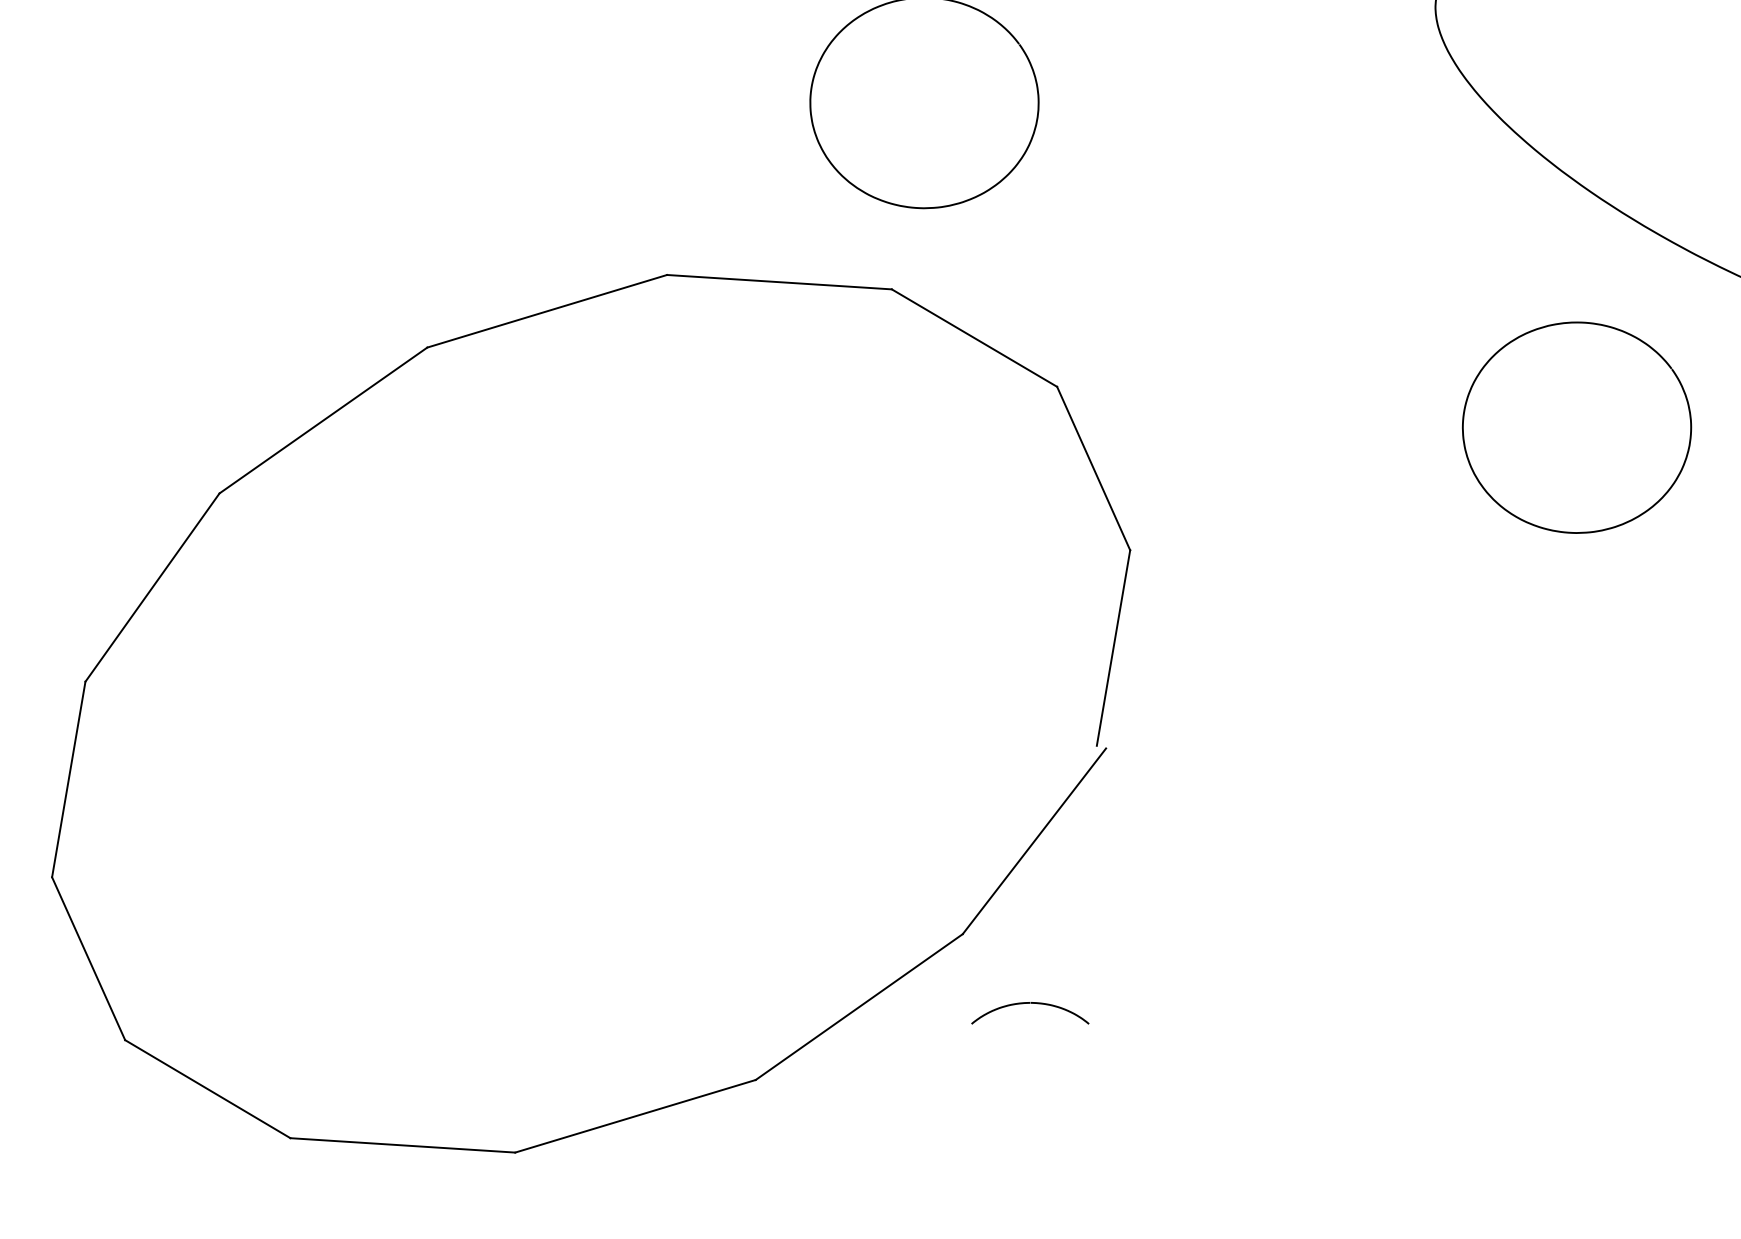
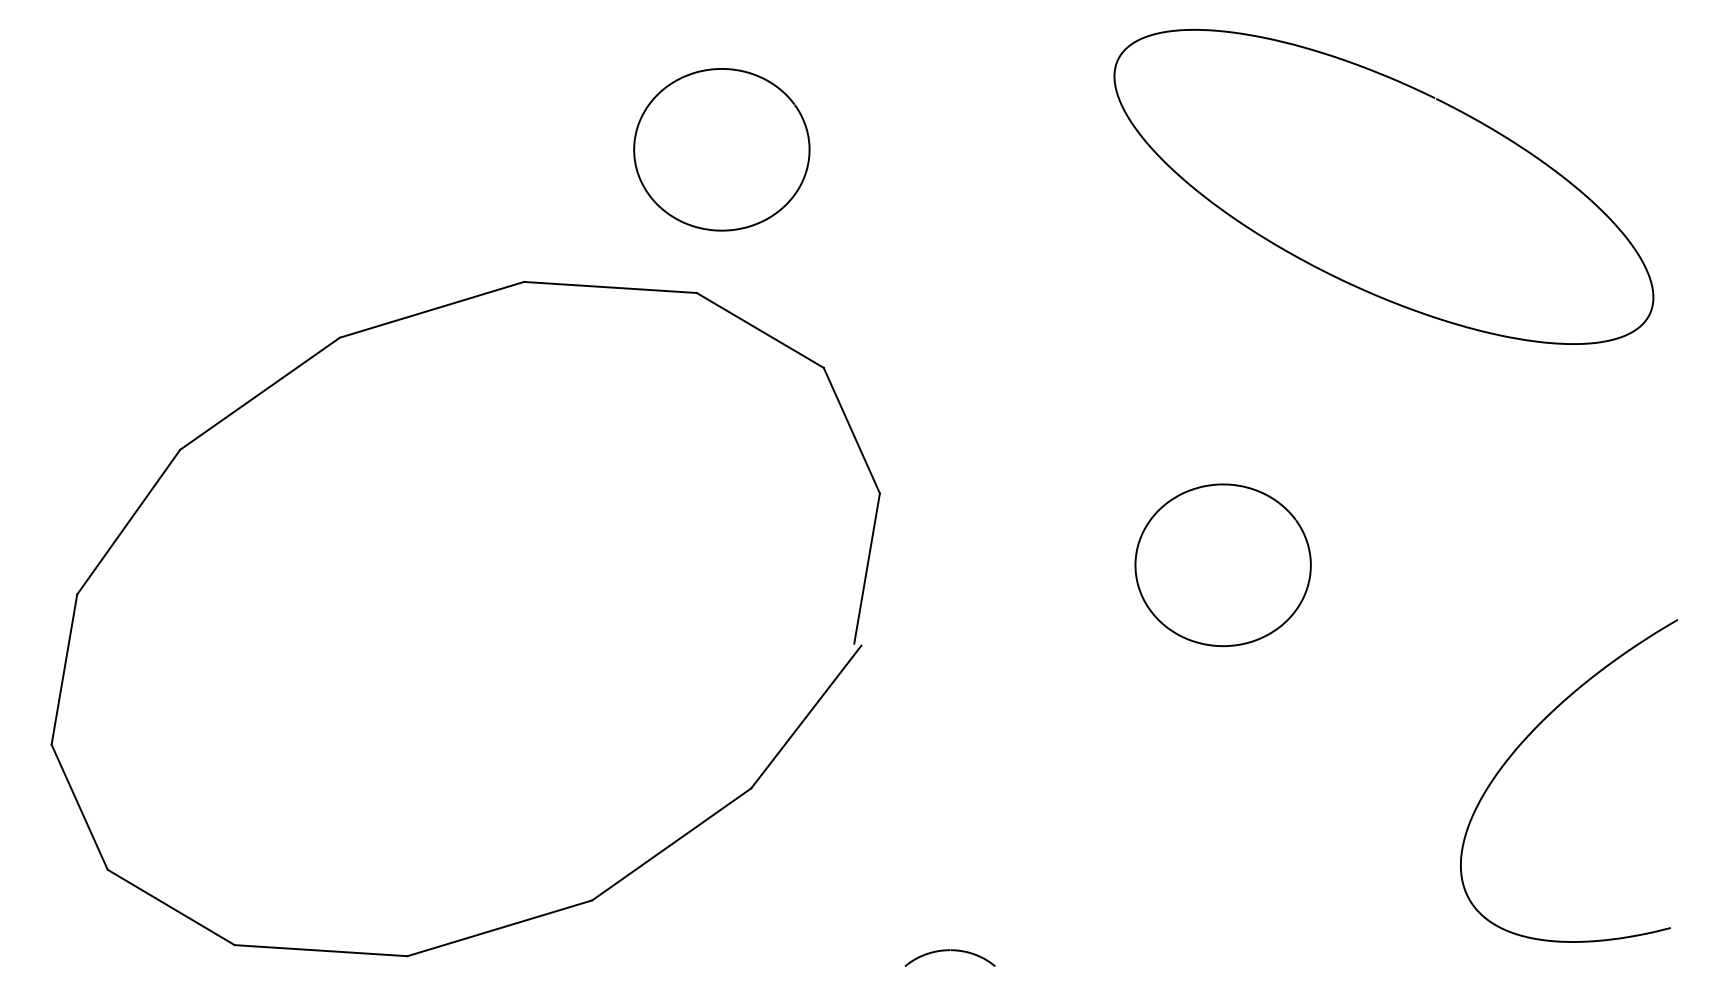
curve: (1561, 325) -> (1211, 486), moved
part: (1029, 1012) -> (949, 957), moved

